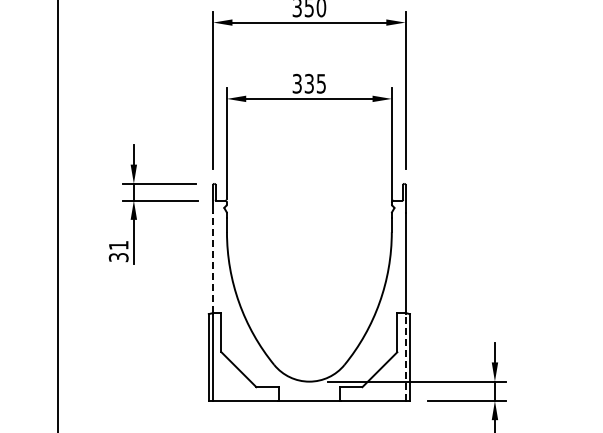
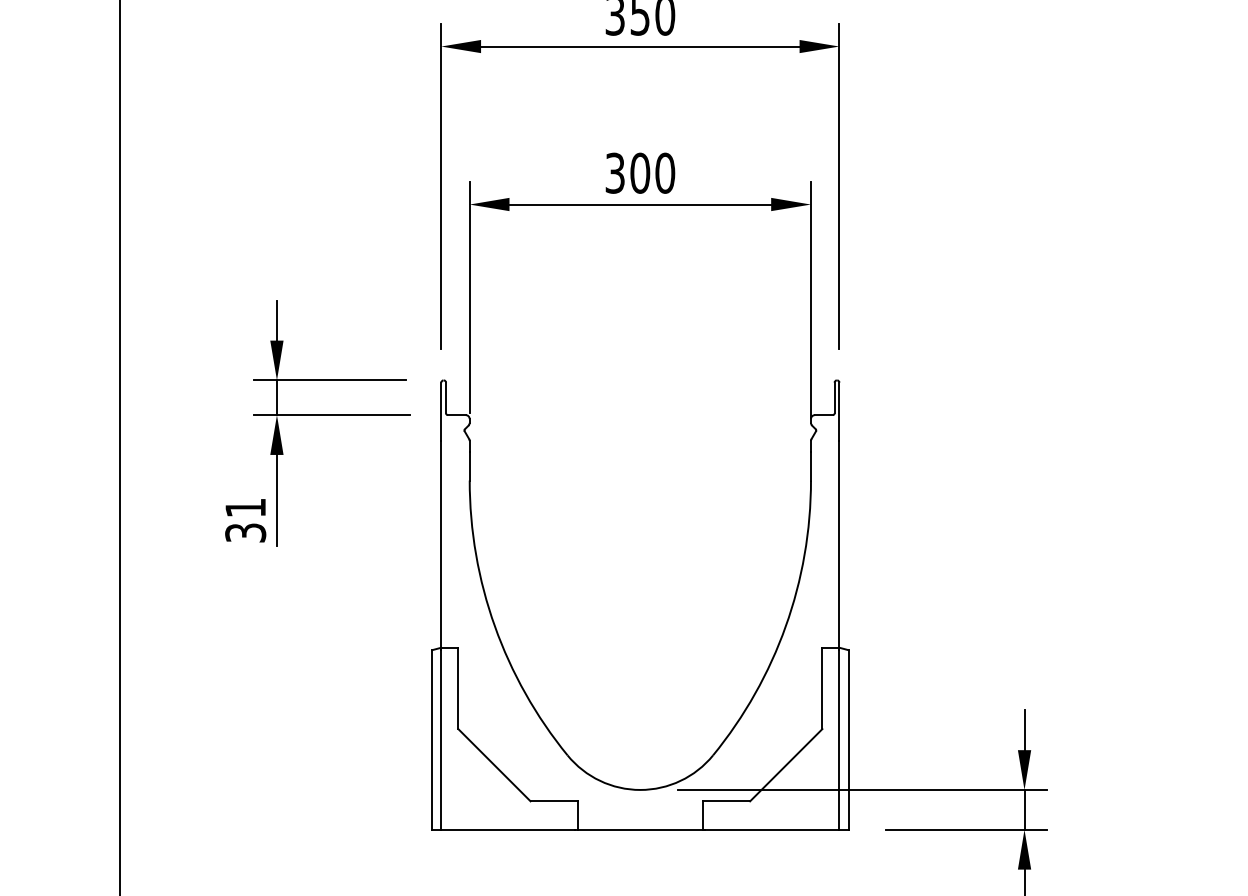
text: (315, 83) -> (652, 172), 335 -> 300
line: (213, 262) -> (441, 543), dashed -> solid
line: (405, 357) -> (839, 739), dashed -> solid

